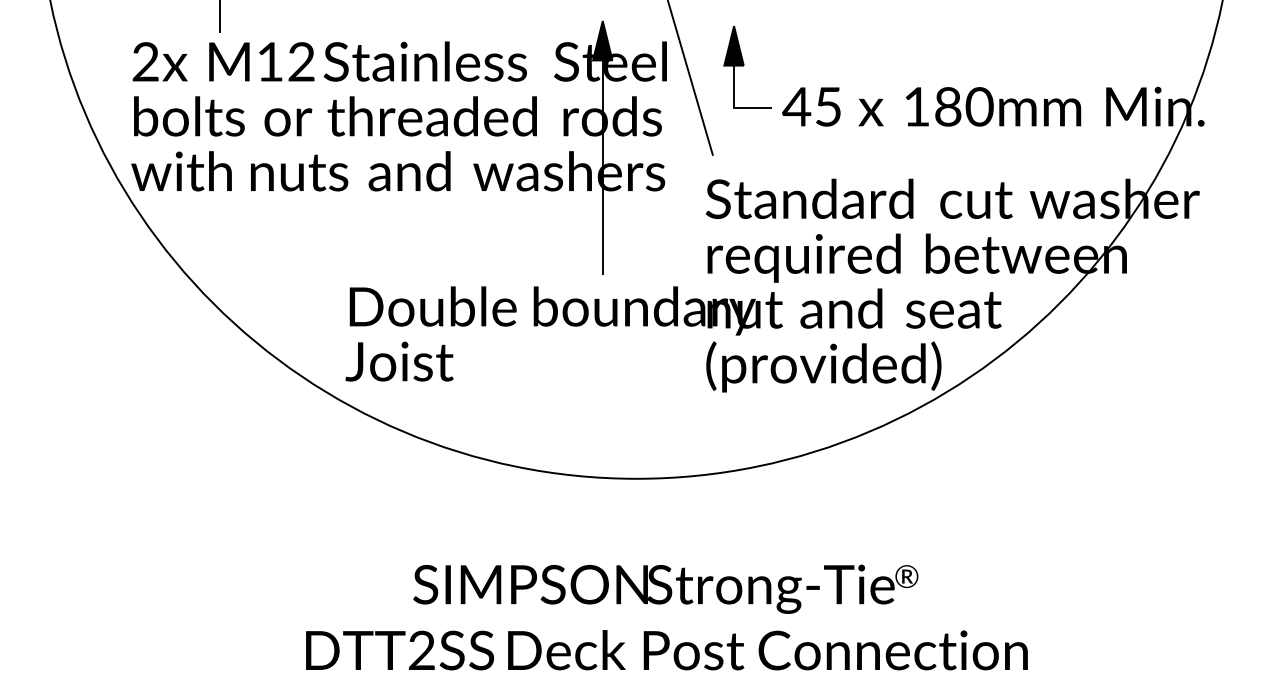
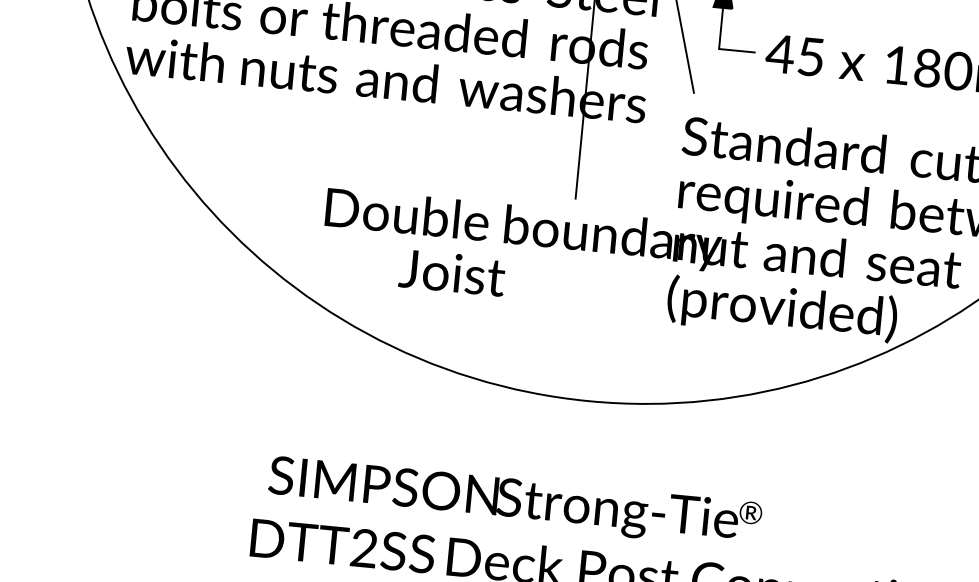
text: (399, 361) -> (452, 272), moved
text: (665, 588) -> (514, 501), moved

